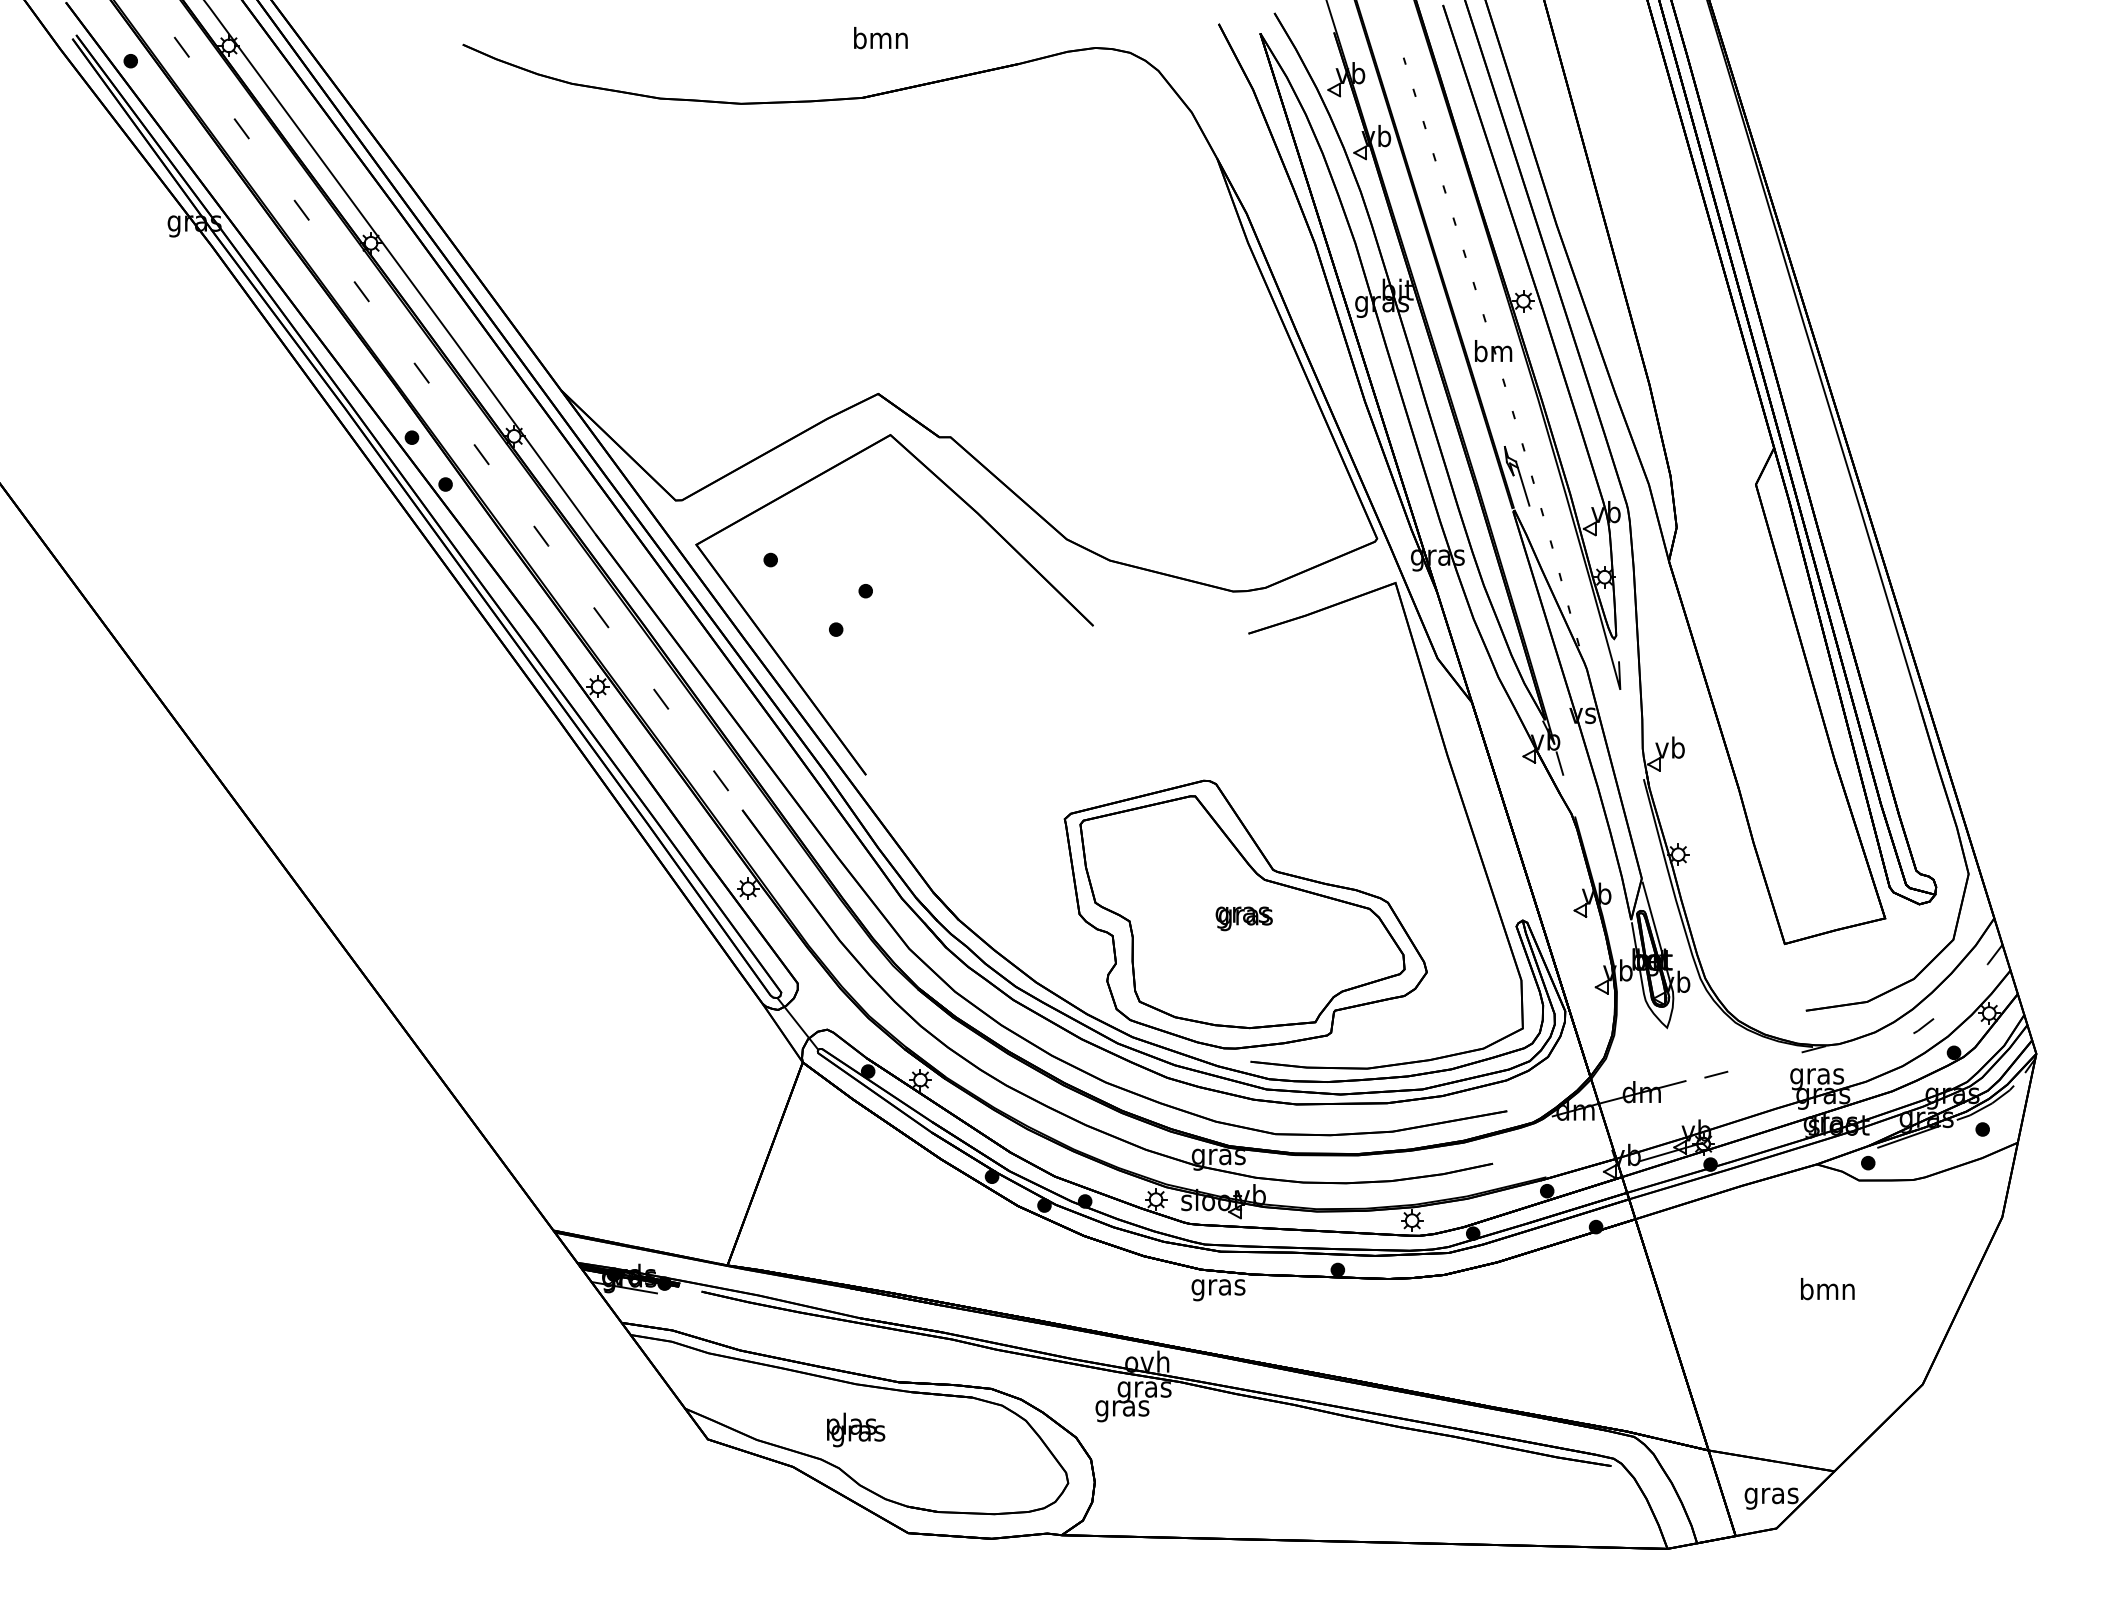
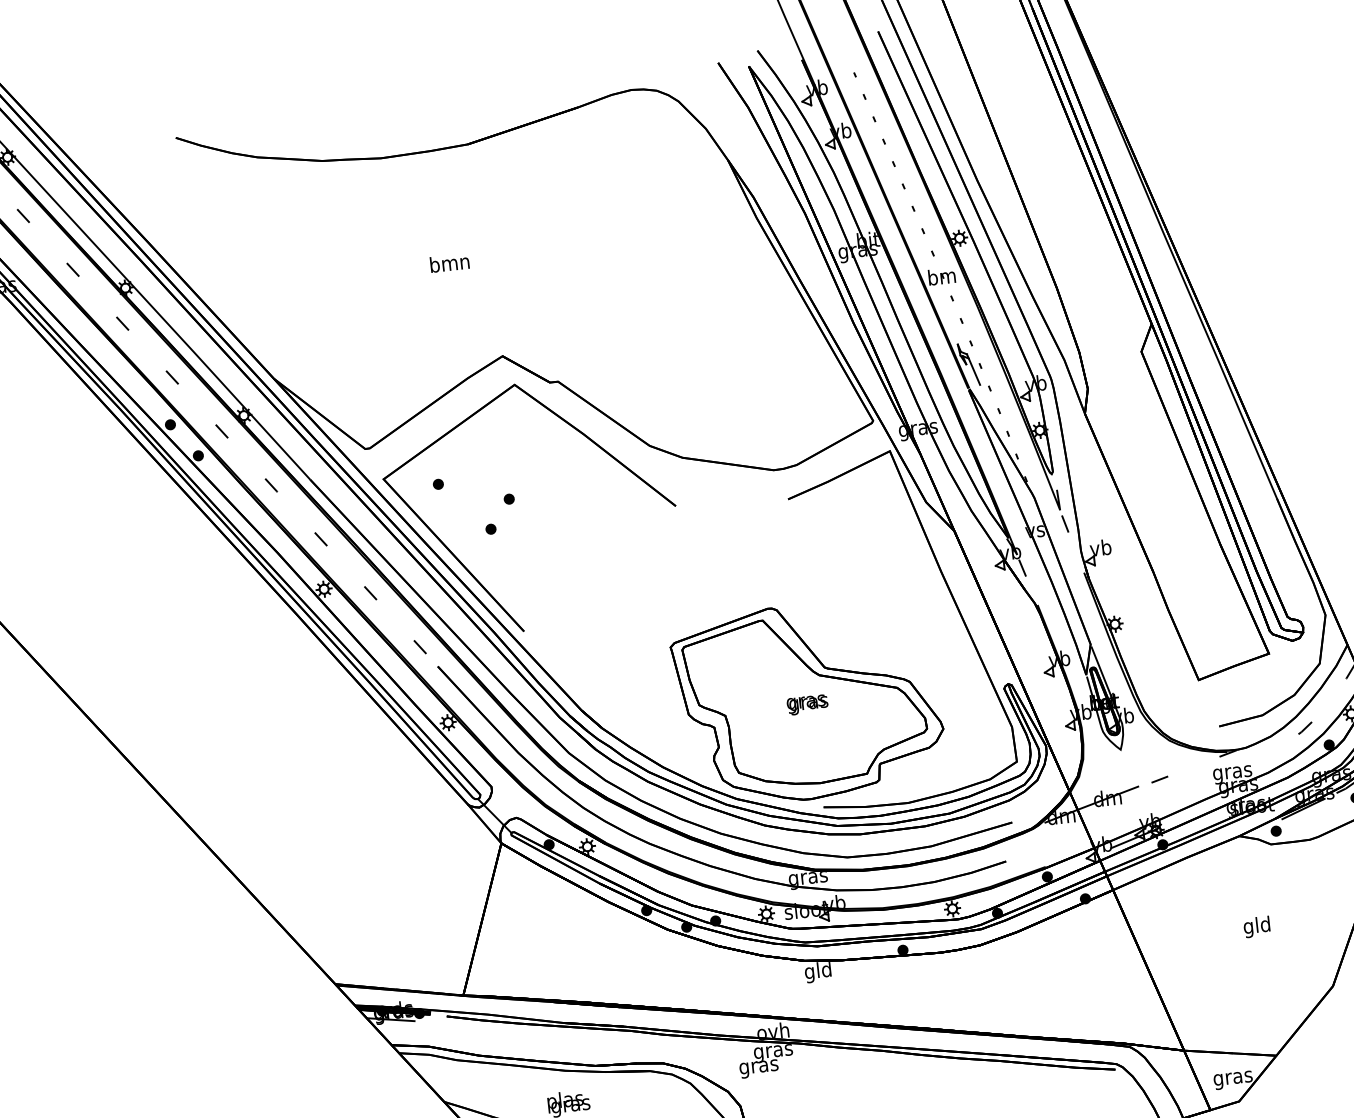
text: (880, 38) -> (449, 263), moved
line: (1625, 709) -> (1065, 523), added
text: (1218, 1287) -> (818, 972), gras -> gld
text: (1827, 1291) -> (1257, 926), bmn -> gld

